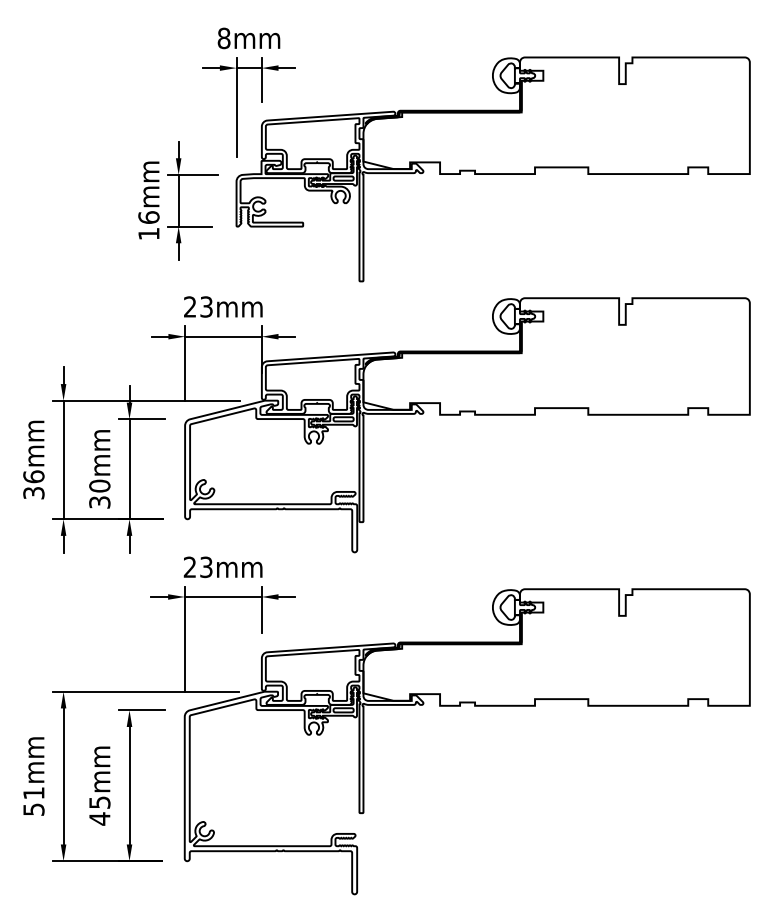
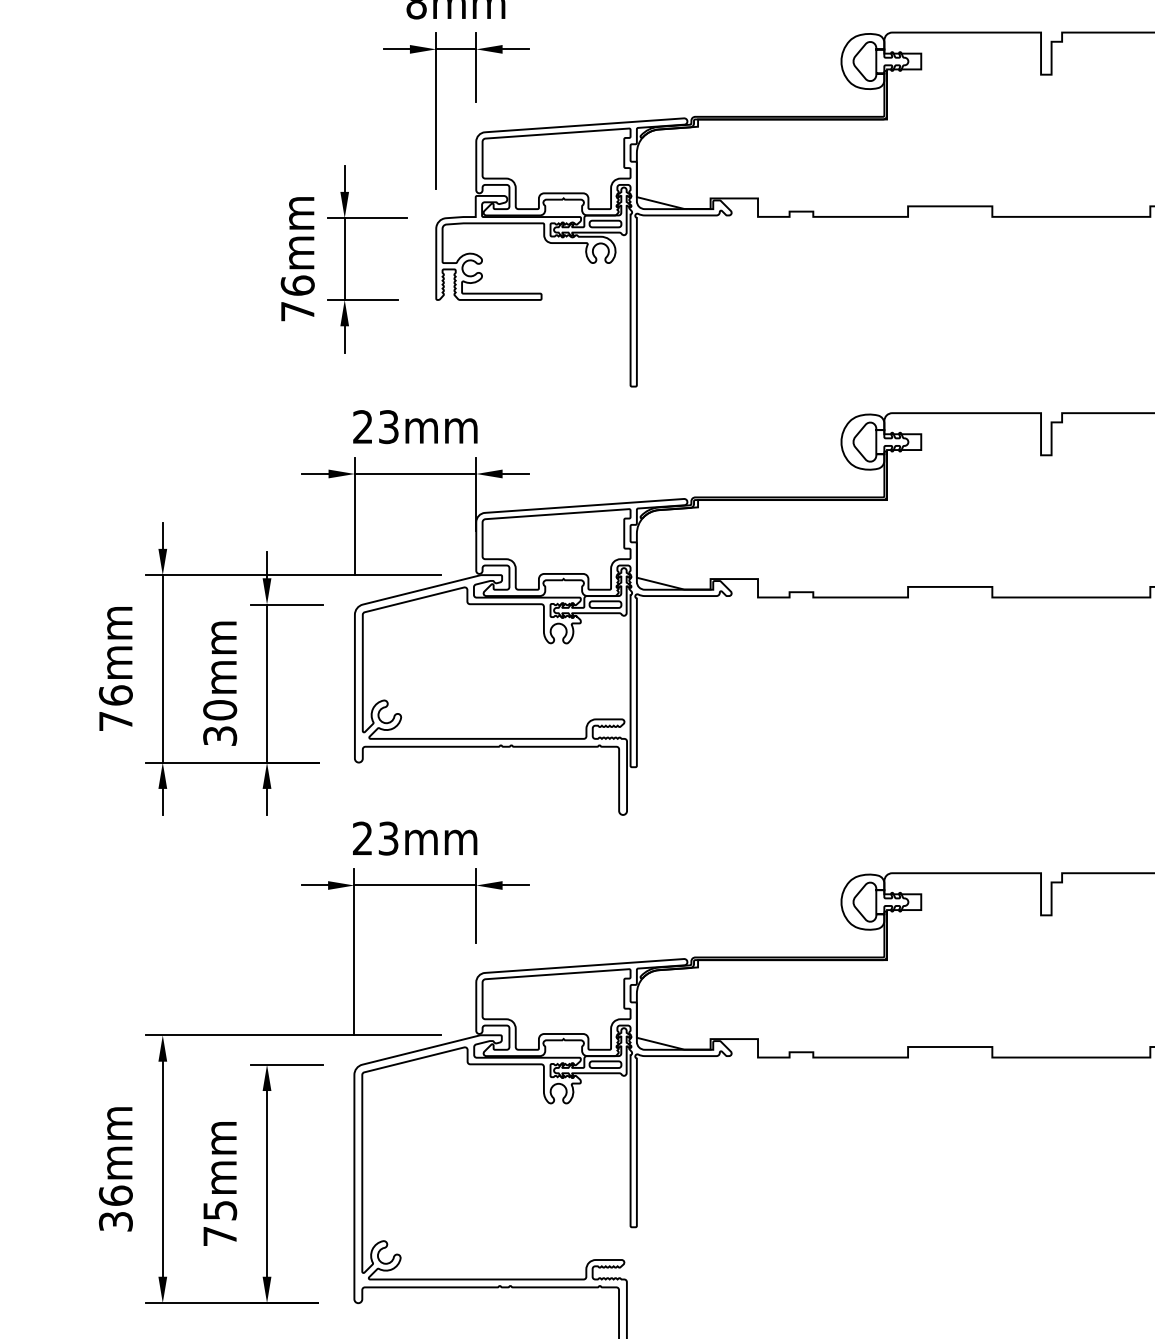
text: (148, 233) -> (297, 310), 16mm -> 76mm
text: (33, 493) -> (115, 721), 36mm -> 76mm
text: (33, 800) -> (115, 1207), 51mm -> 36mm
text: (99, 818) -> (219, 1235), 45mm -> 75mm

